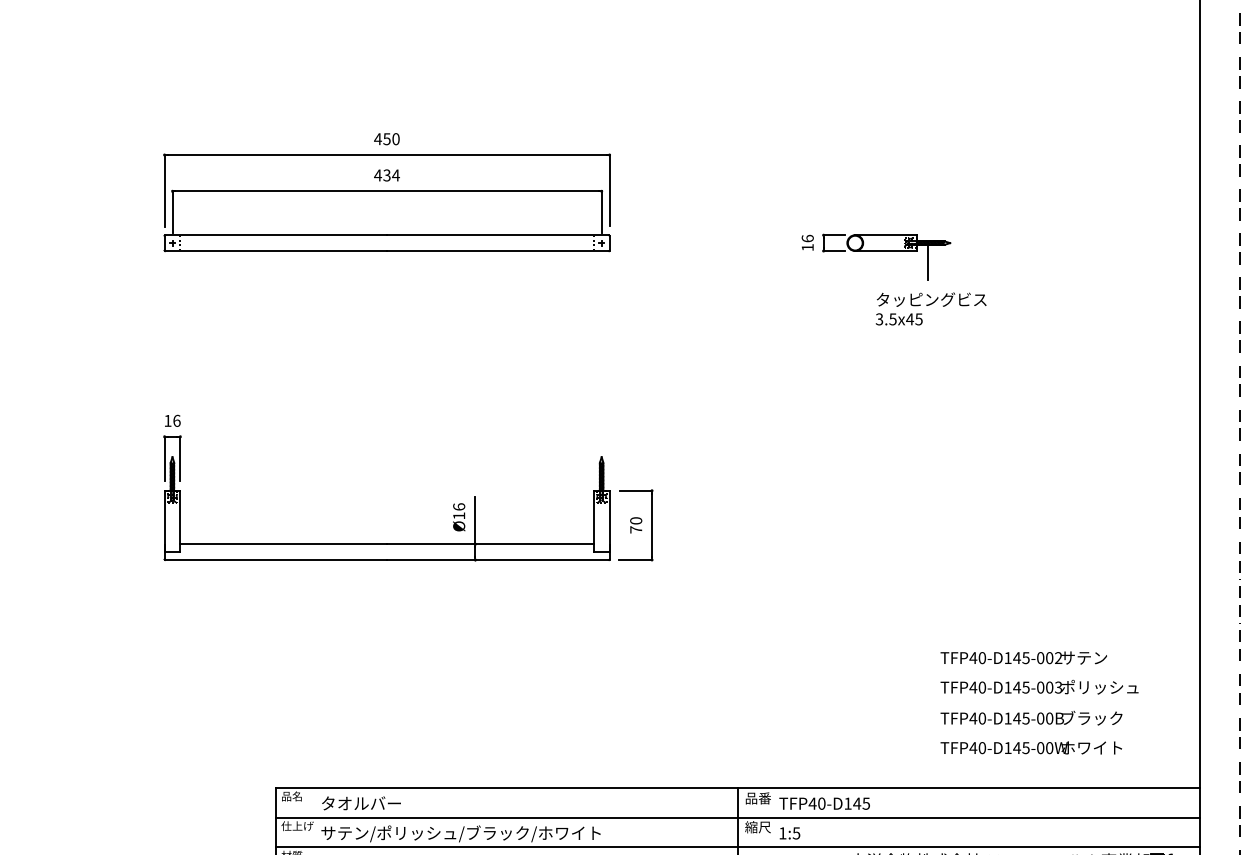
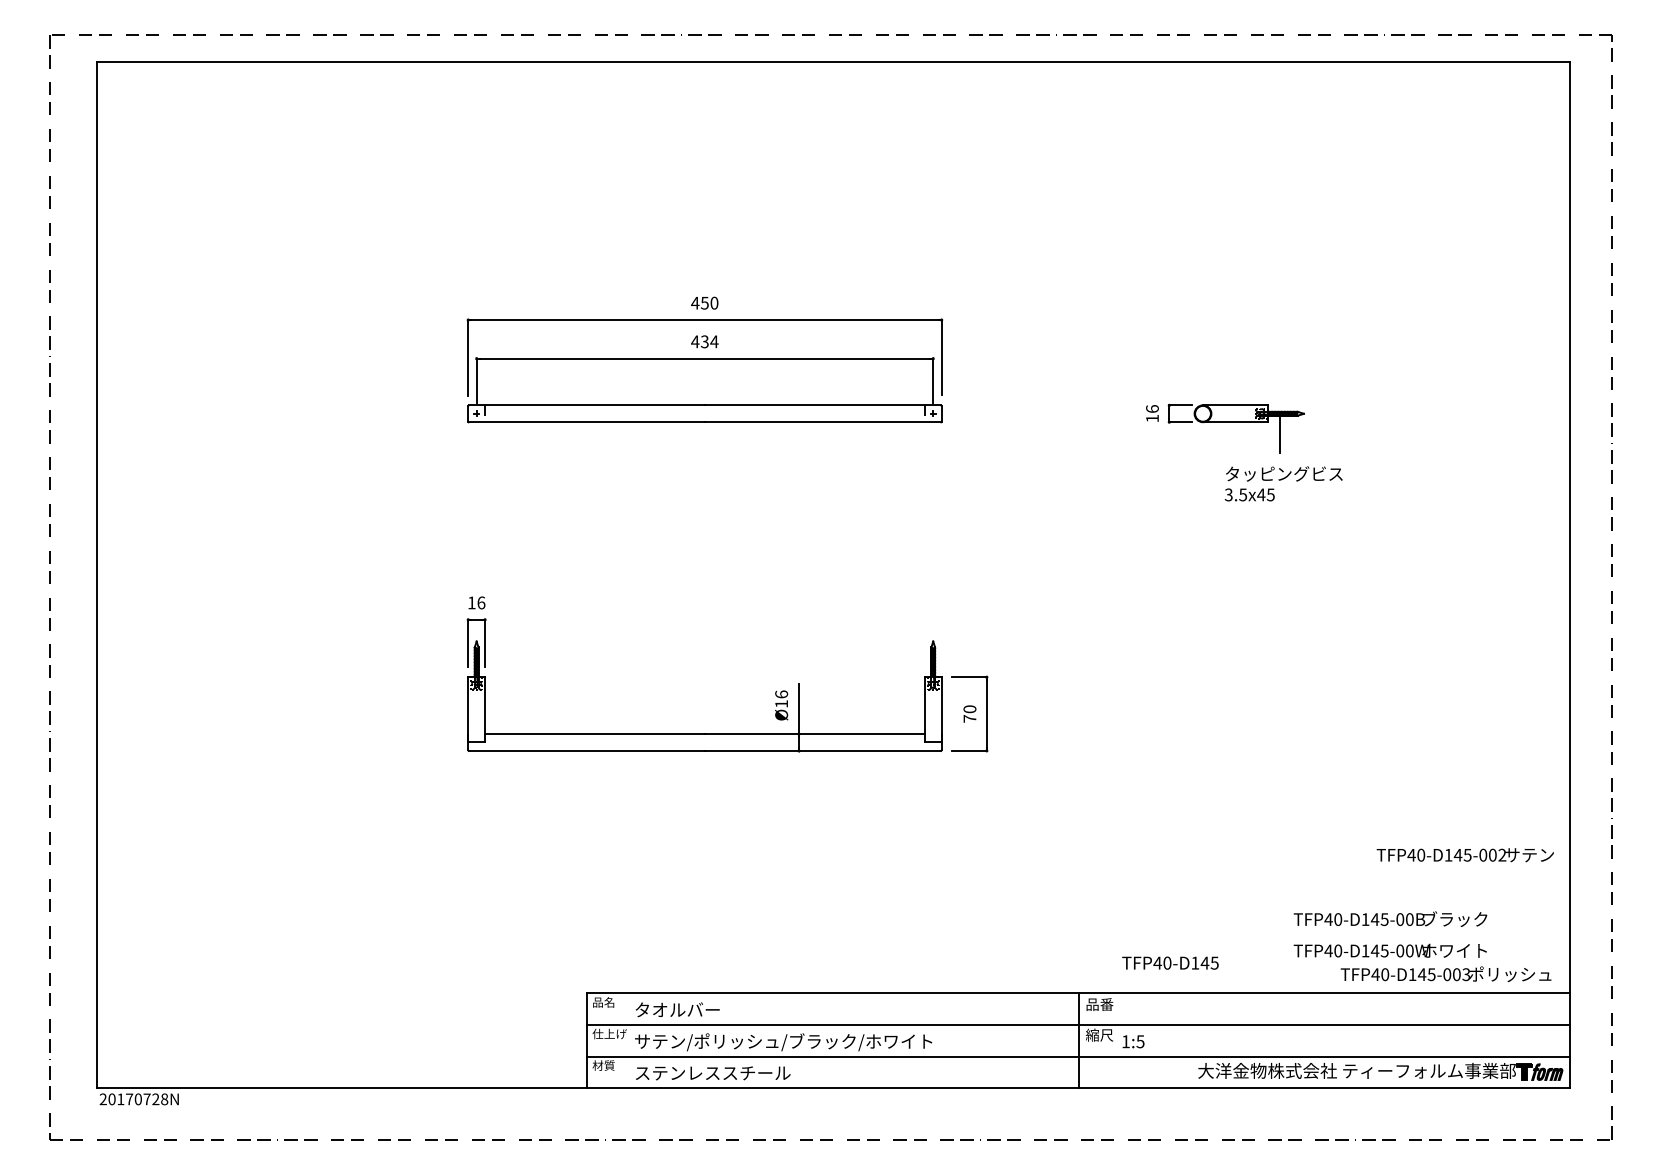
text: (1023, 658) -> (1464, 855), moved
text: (1039, 687) -> (1445, 974), moved
text: (824, 803) -> (1170, 962), moved

